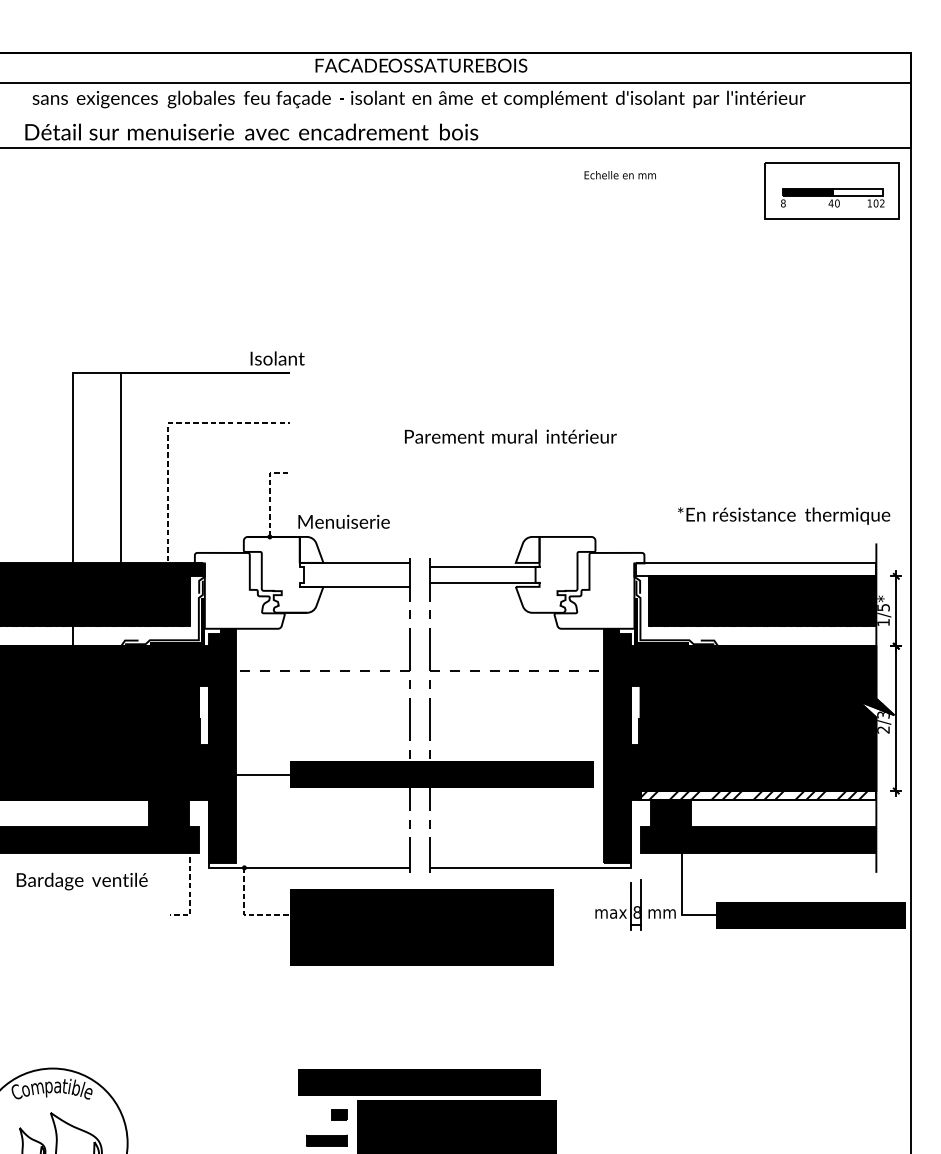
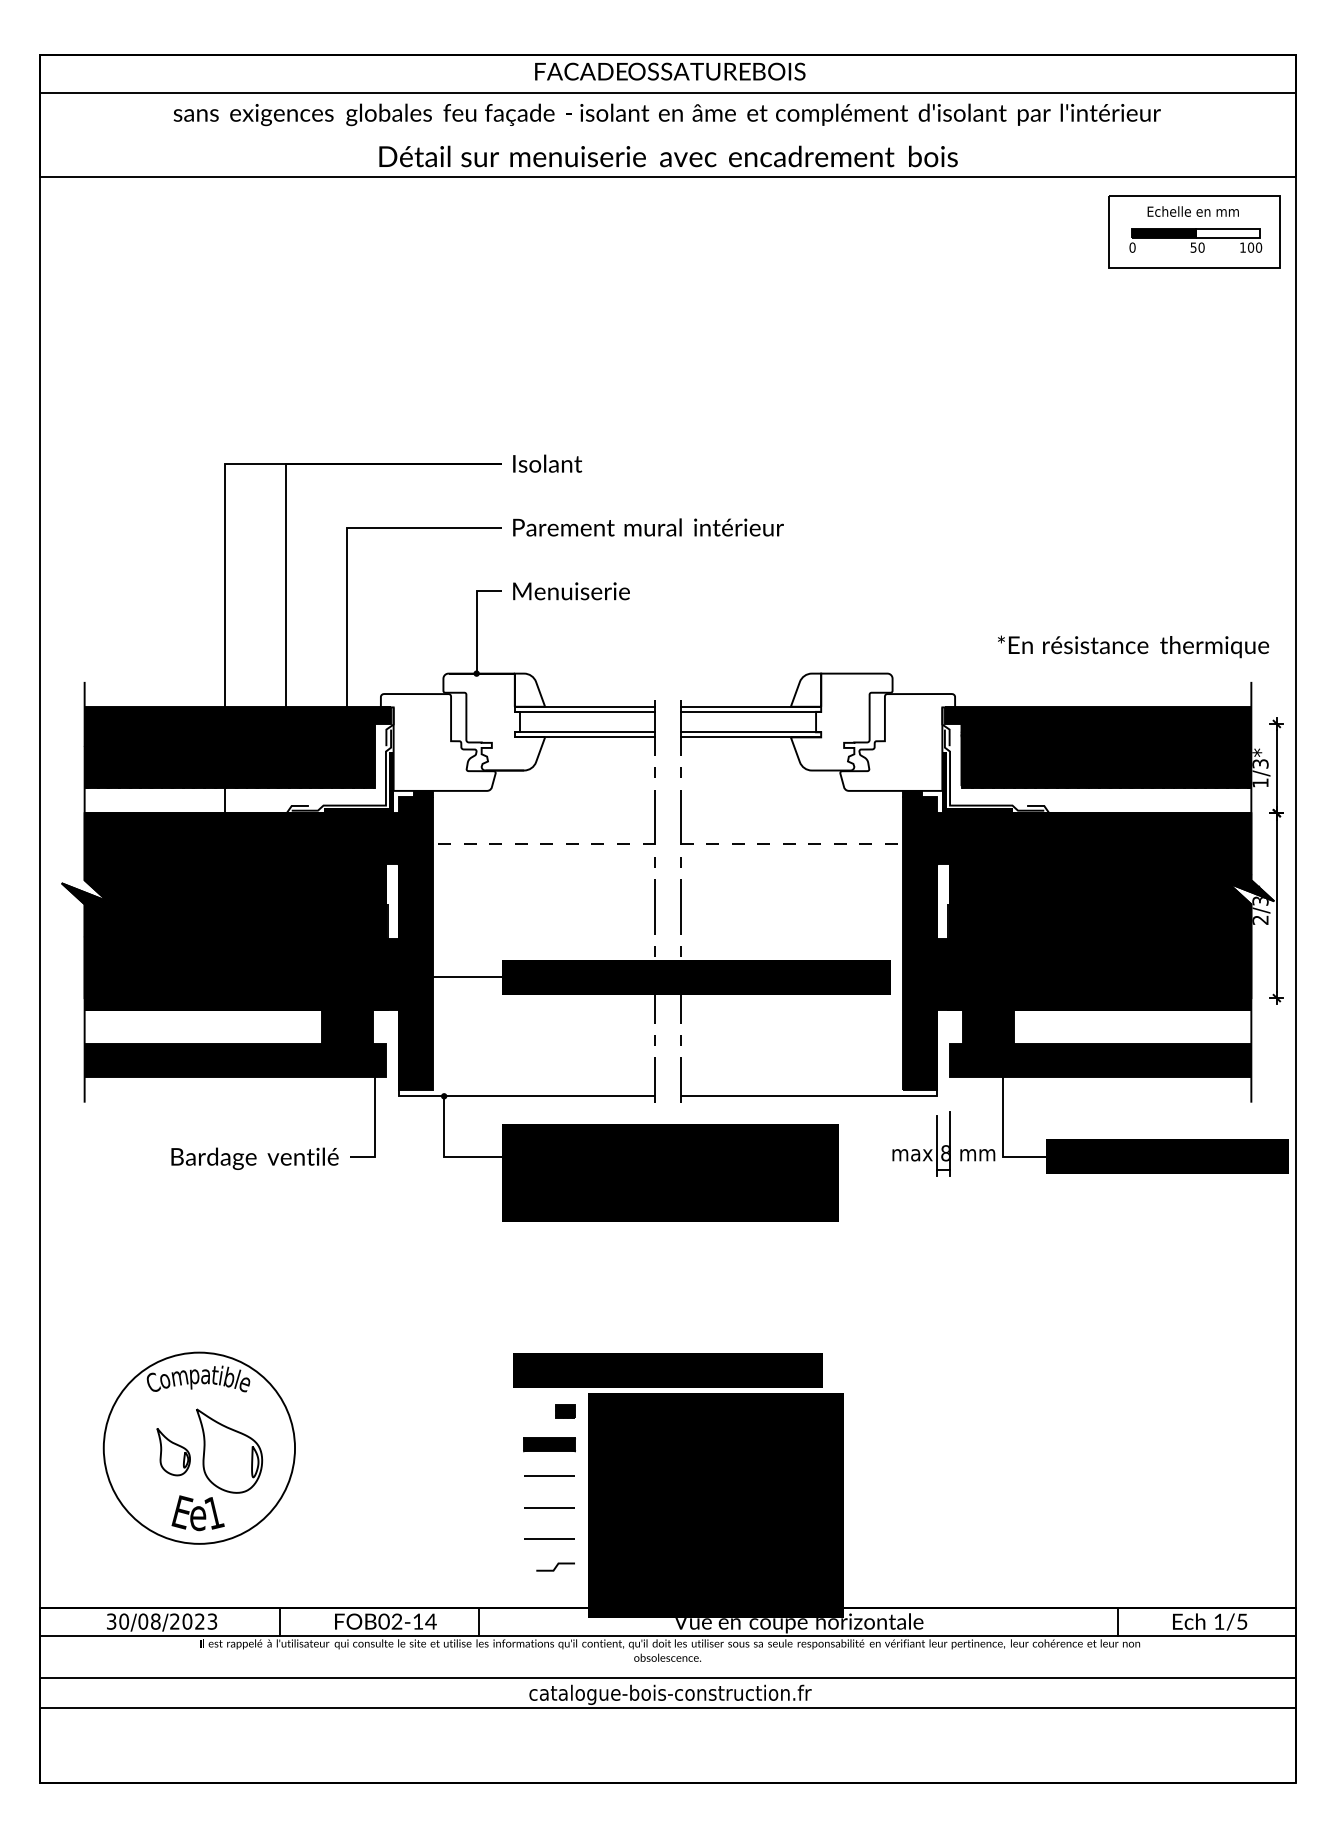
text: (251, 132) -> (668, 156), moved
text: (619, 175) -> (1192, 211), moved
text: (783, 203) -> (1132, 247), 8 -> 0
text: (831, 203) -> (1193, 247), 40 -> 50
text: (881, 203) -> (1258, 247), 102 -> 100
text: (277, 358) -> (547, 463), moved
line: (168, 435) -> (347, 543), dashed -> solid
text: (510, 436) -> (648, 527), moved
line: (269, 494) -> (476, 619), dashed -> solid
text: (344, 521) -> (571, 591), moved
line: (484, 562) -> (750, 706), added
line: (355, 566) -> (585, 711), added
fill: (755, 569) -> (1097, 715), added
line: (355, 583) -> (585, 732), added
line: (484, 586) -> (750, 737), added
text: (882, 607) -> (1259, 763), 1/5* -> 1/3*
fill: (758, 795) -> (1100, 1003), added
text: (81, 881) -> (254, 1158), moved
line: (190, 888) -> (375, 1122), dashed -> solid
line: (244, 914) -> (444, 1155), dashed -> solid

